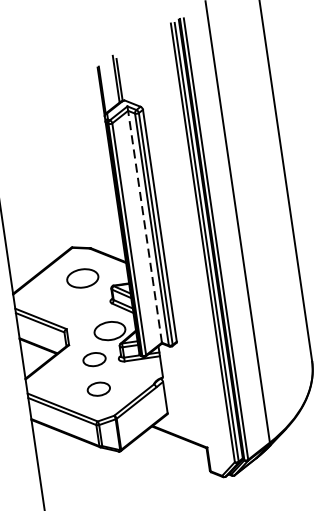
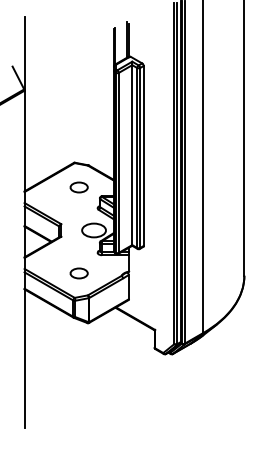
line: (145, 227) -> (132, 155), dashed -> solid
part: (81, 278) -> (78, 187), size x0.71
part: (93, 359) -> (78, 250), removed

